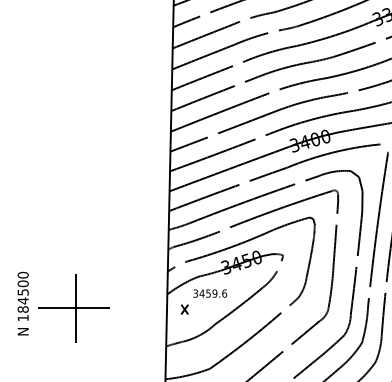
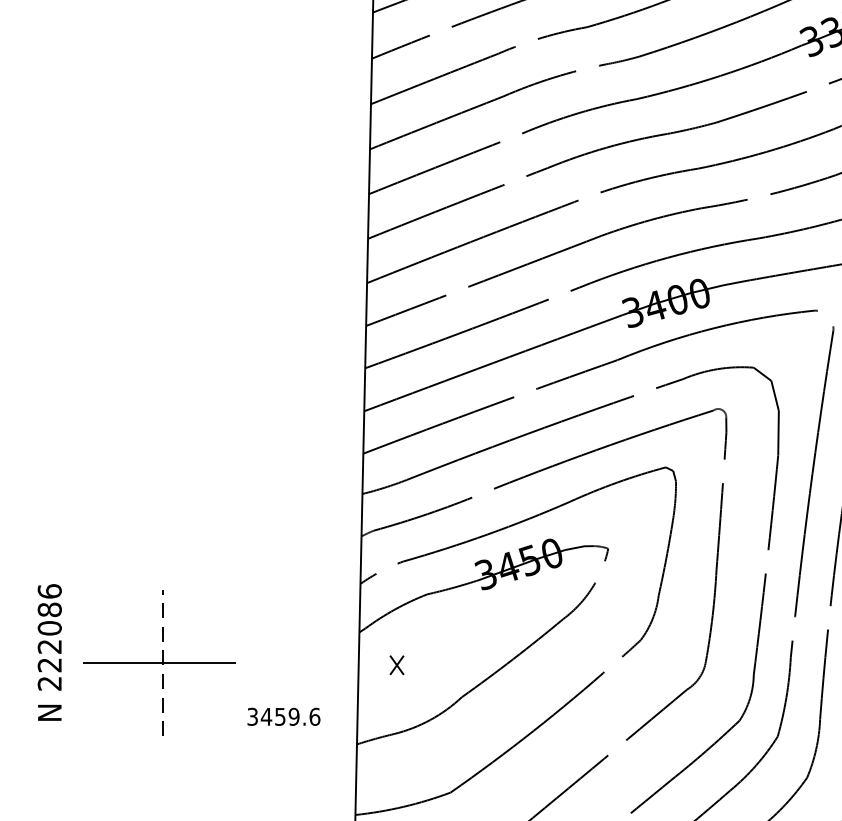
text: (210, 293) -> (284, 716), moved
text: (22, 296) -> (48, 637), 184500 -> 222086
line: (75, 308) -> (162, 662), solid -> dashed

